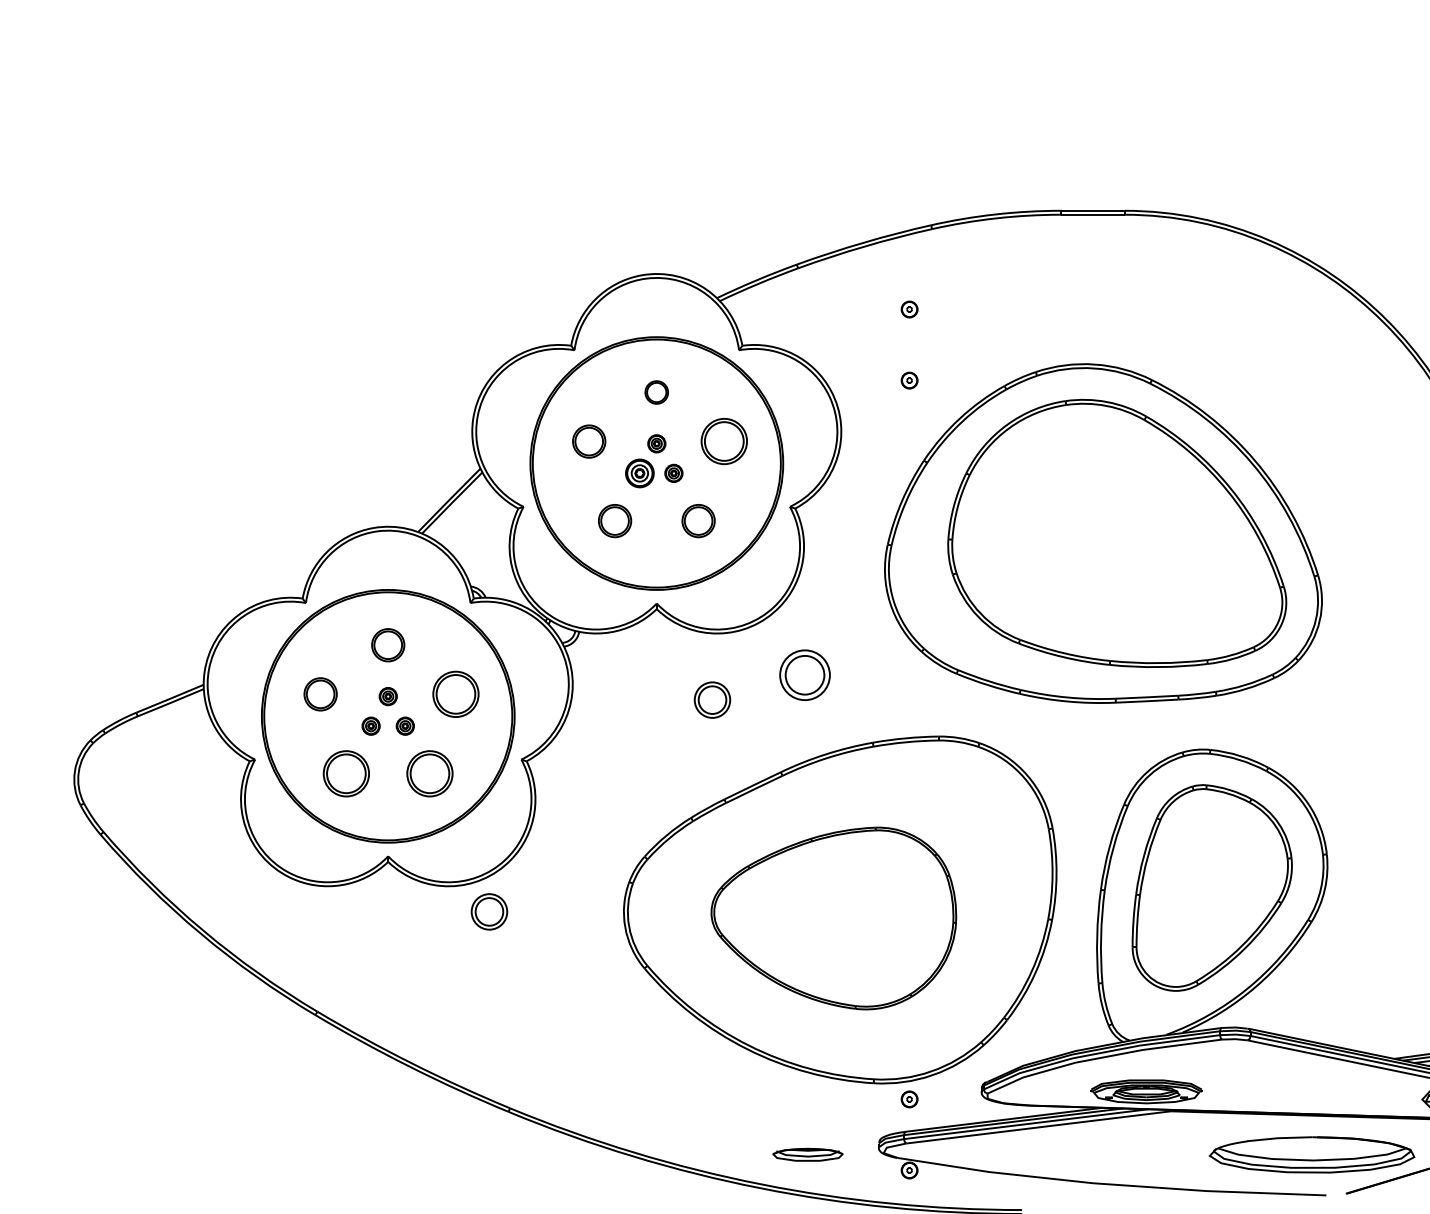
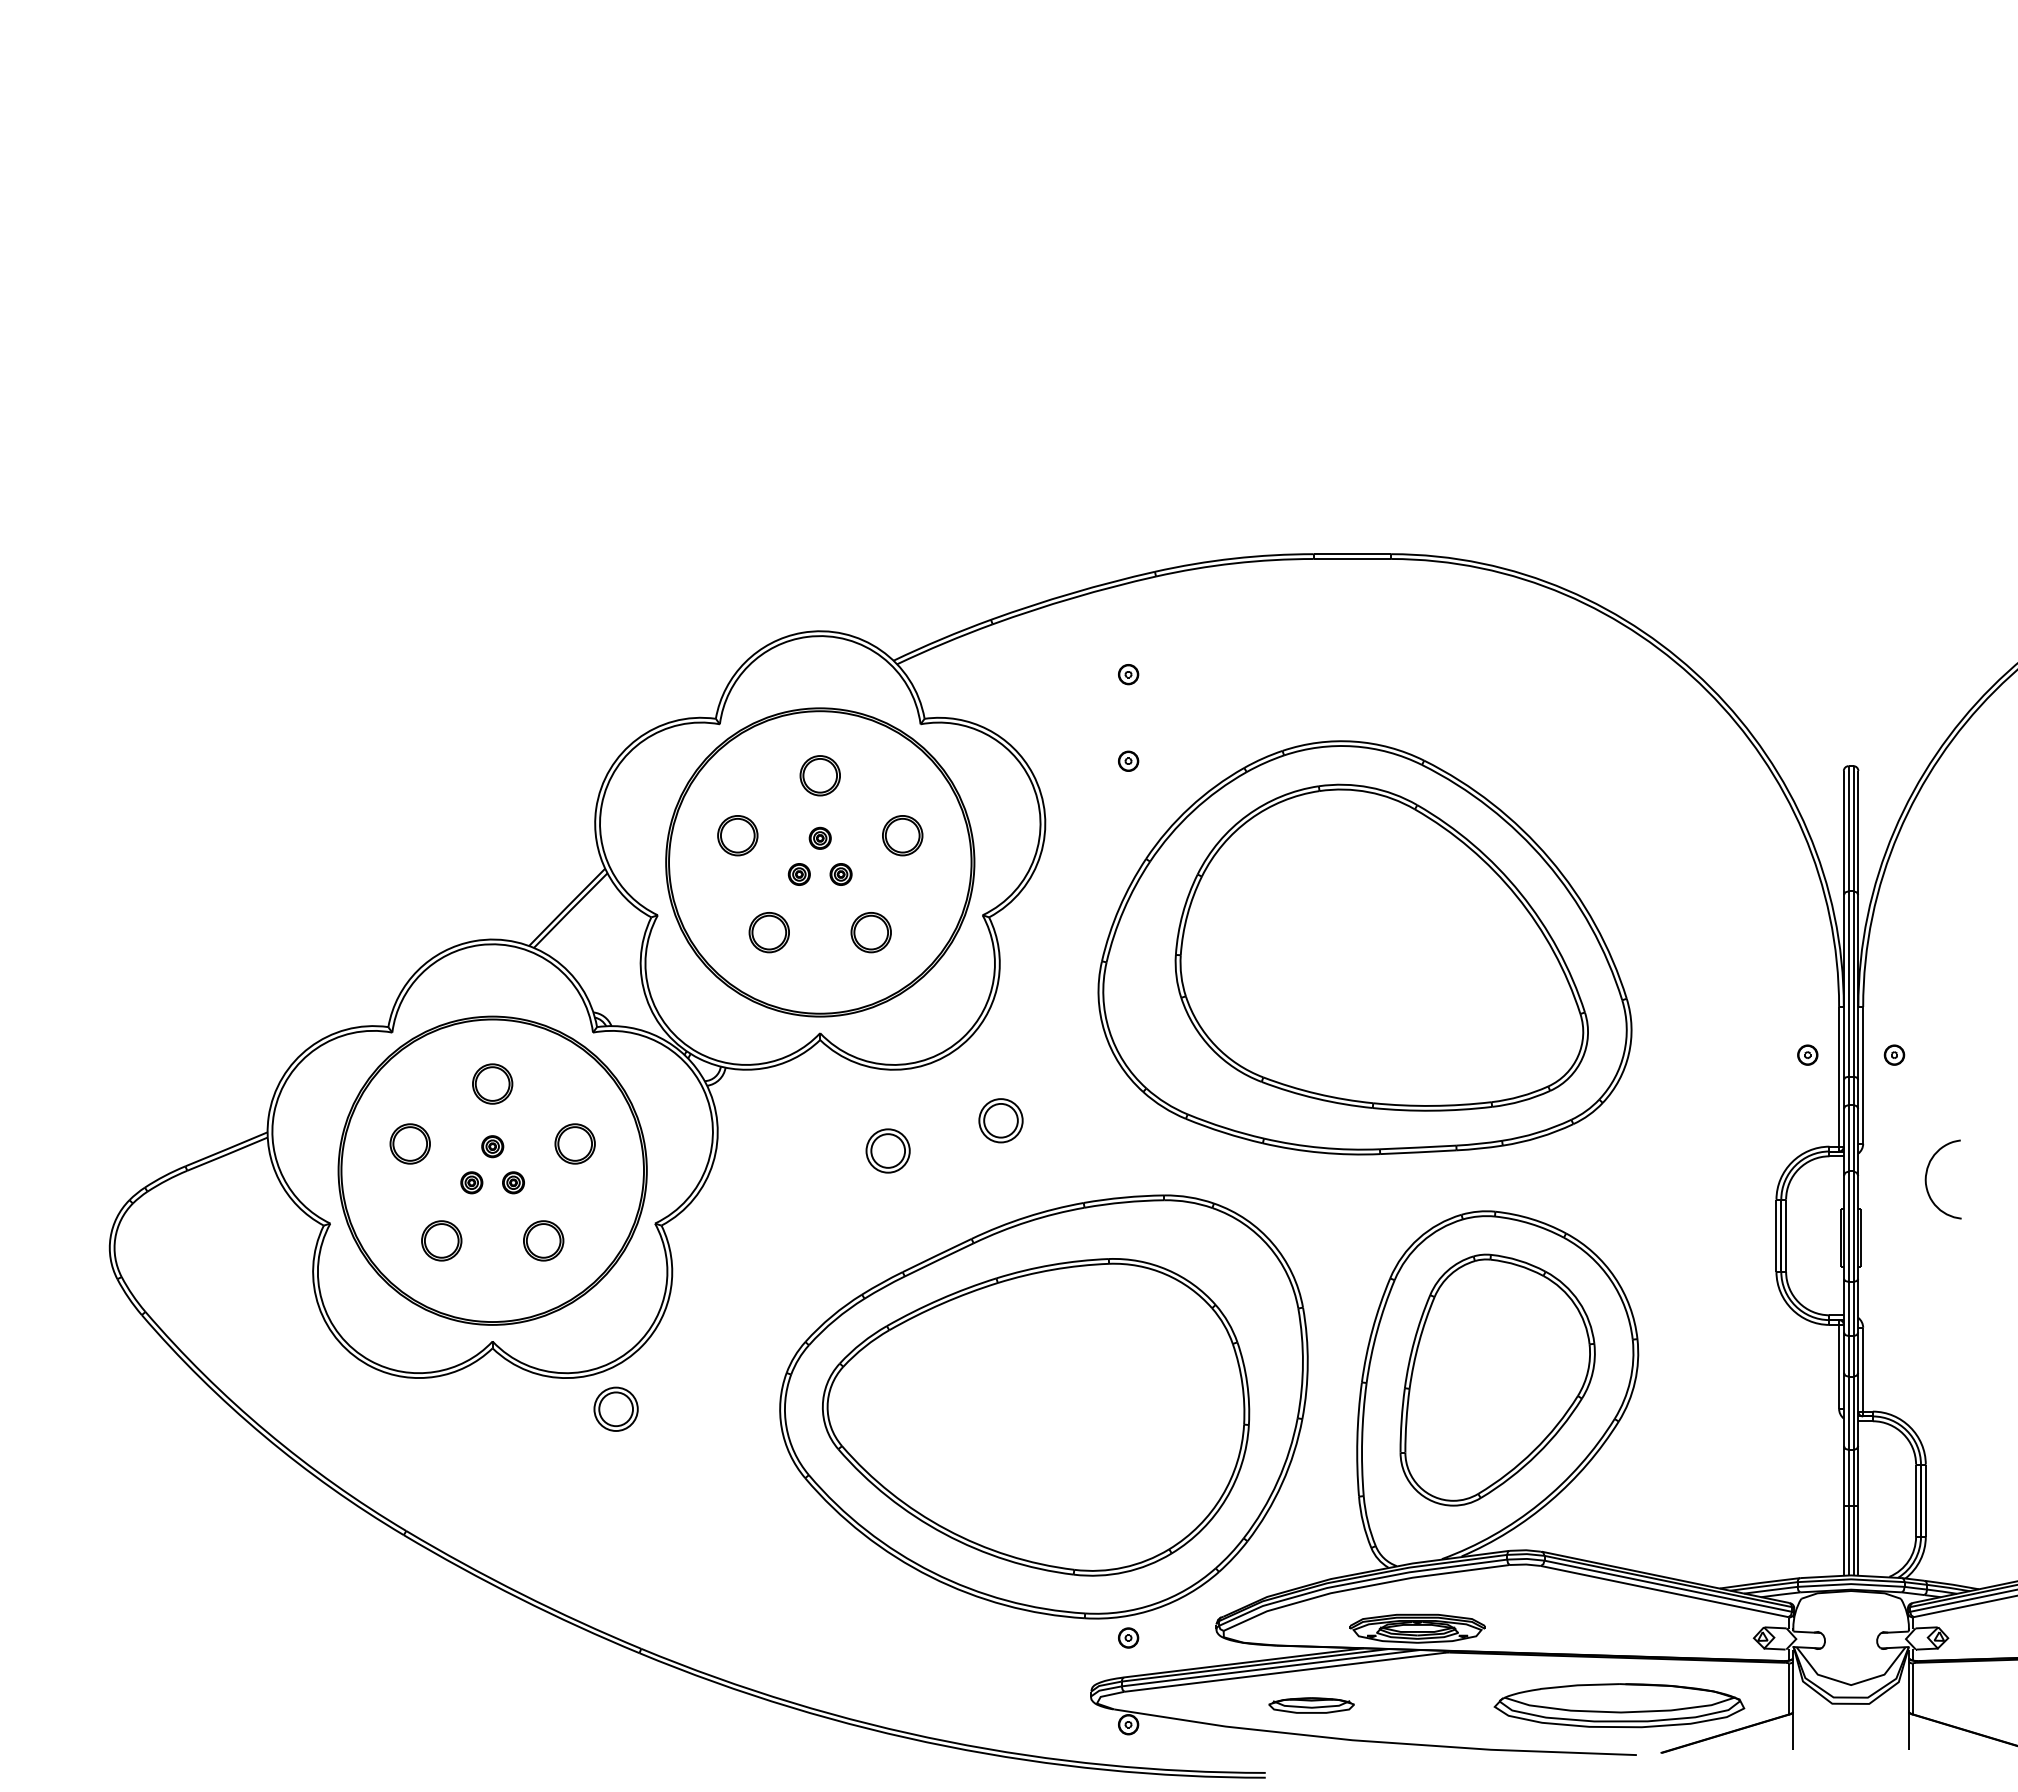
part: (656, 392) -> (819, 775), size x1.43
part: (724, 441) -> (902, 835), size x0.71
part: (638, 473) -> (798, 874), size x0.62
part: (804, 675) -> (1000, 1120), size x0.71
part: (455, 693) -> (574, 1143), size x0.71
part: (346, 773) -> (441, 1240), size x0.71
part: (429, 773) -> (543, 1240), size x0.71
part: (834, 918) -> (1036, 1417), size x1.43
part: (807, 1154) -> (1311, 1705), moved

